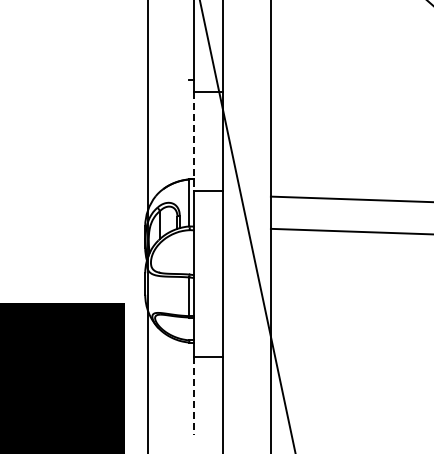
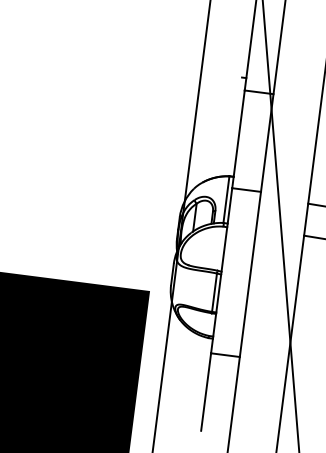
line: (193, 142) -> (238, 140), dashed -> solid
line: (193, 396) -> (206, 392), dashed -> solid

